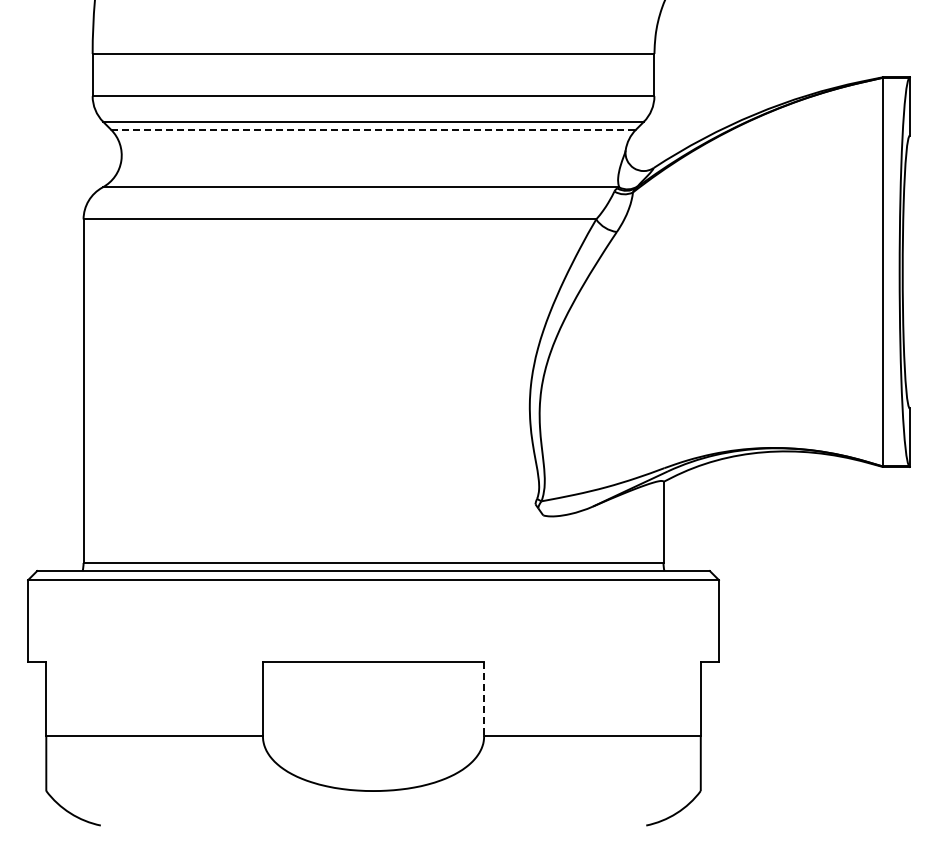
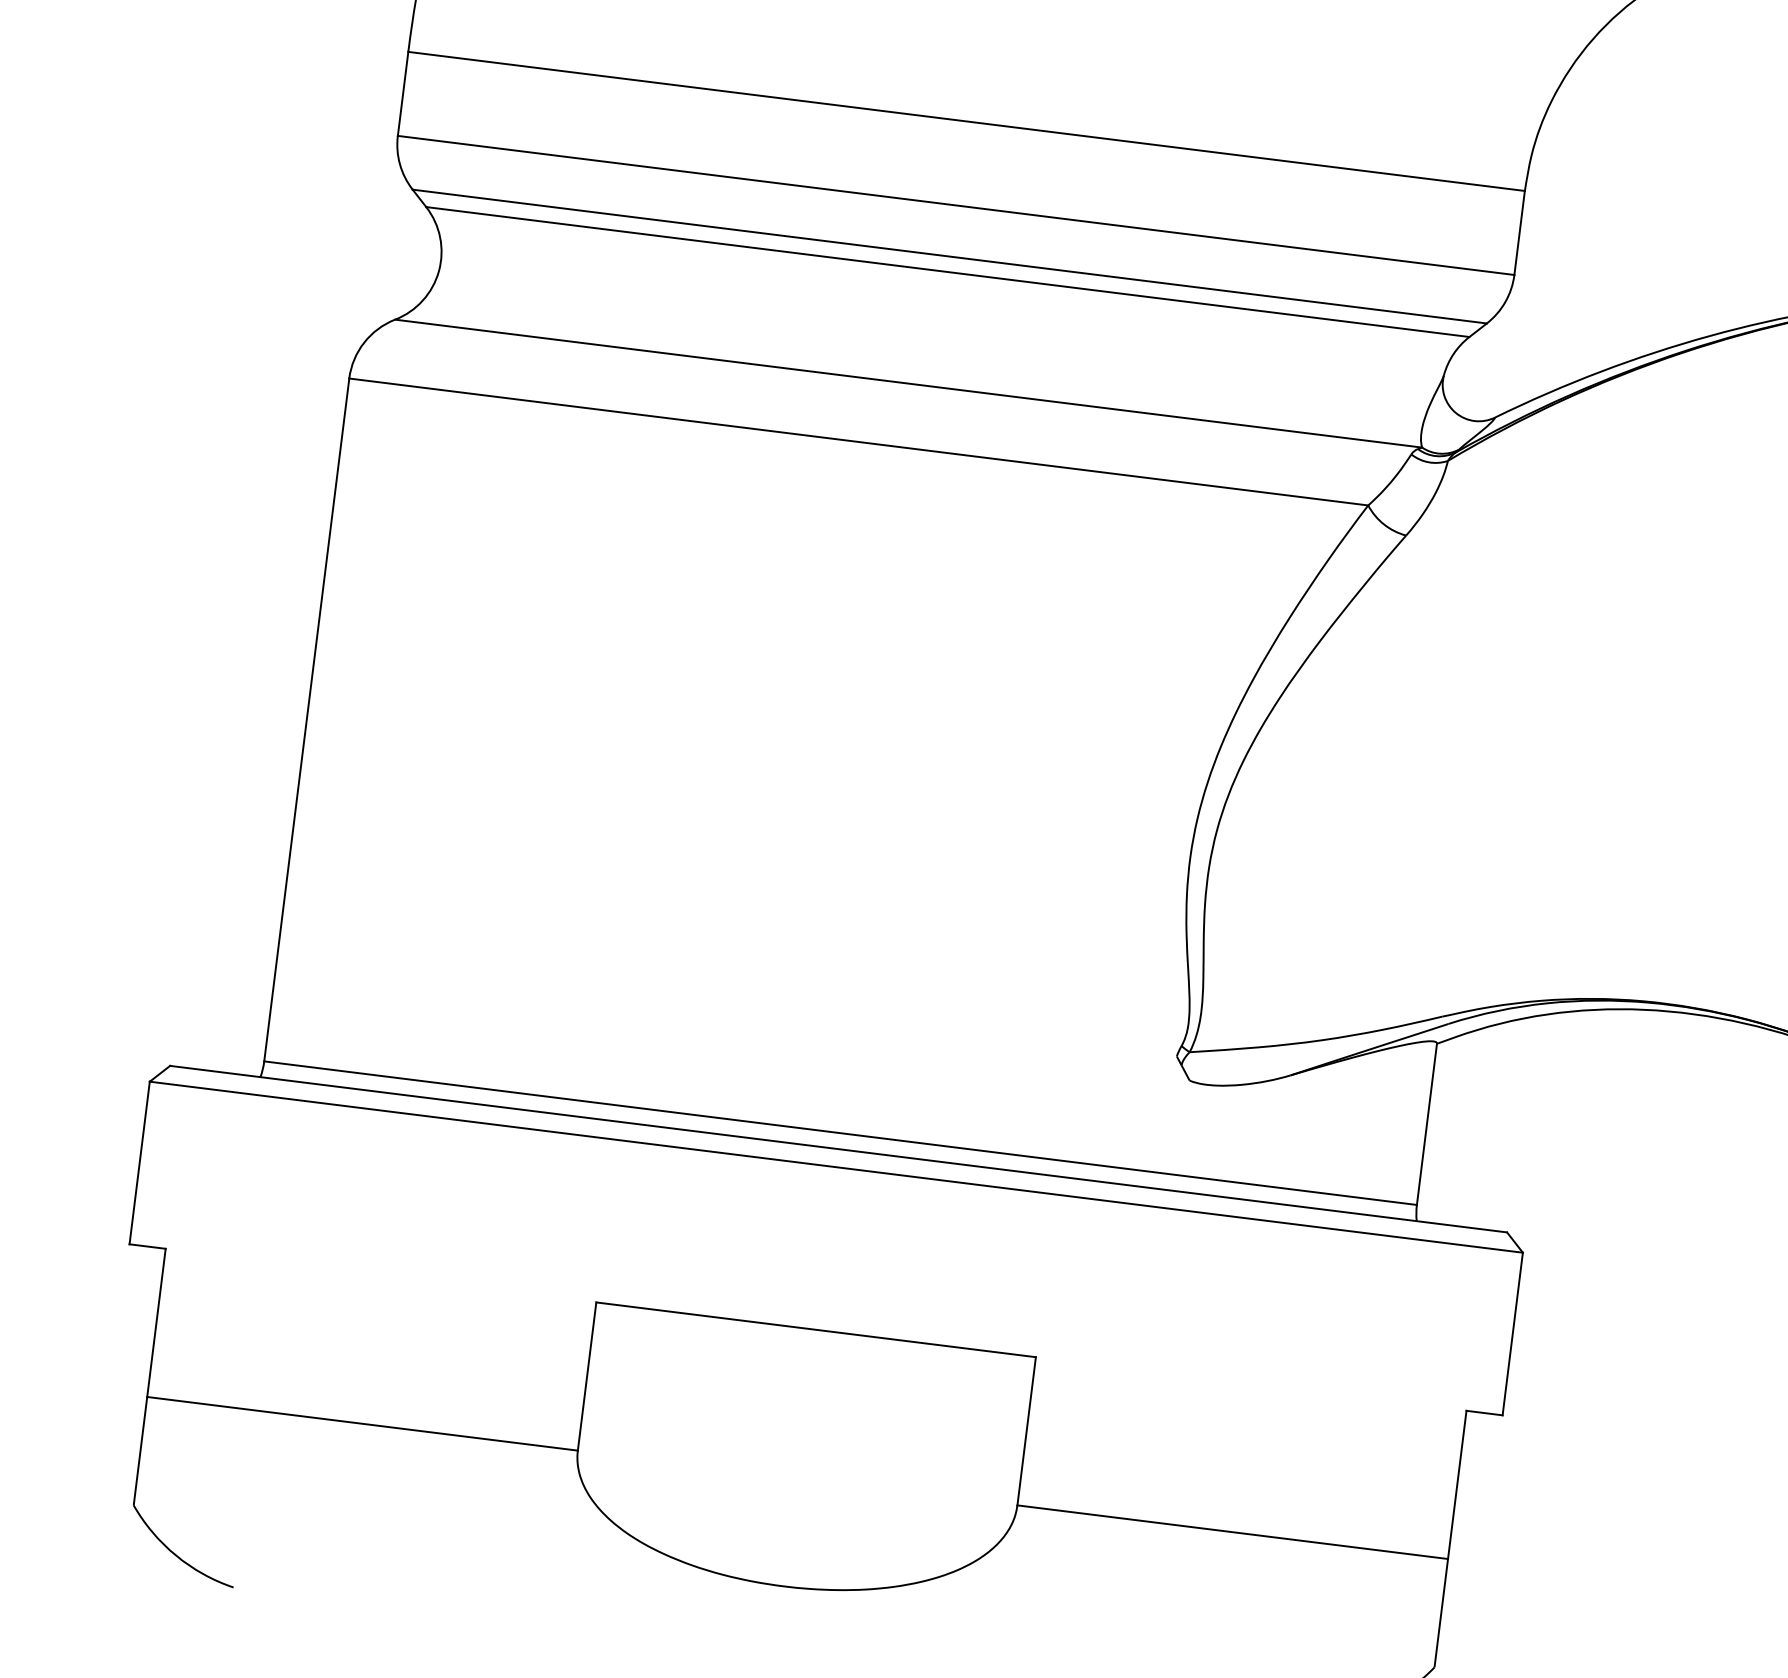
line: (374, 129) -> (949, 271), dashed -> solid
line: (484, 699) -> (1027, 1431), dashed -> solid

